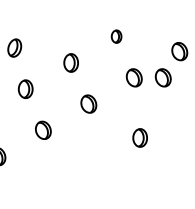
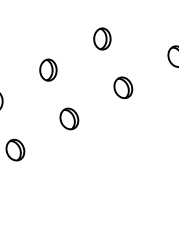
part: (116, 36) -> (102, 38), size x1.43
part: (162, 77) -> (156, 87), removed
part: (139, 137) -> (129, 158), removed

